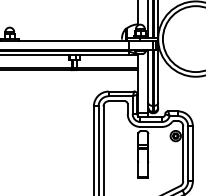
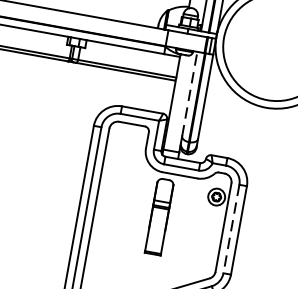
line: (148, 76) -> (190, 93), solid -> dashed
line: (188, 153) -> (232, 228), solid -> dashed

